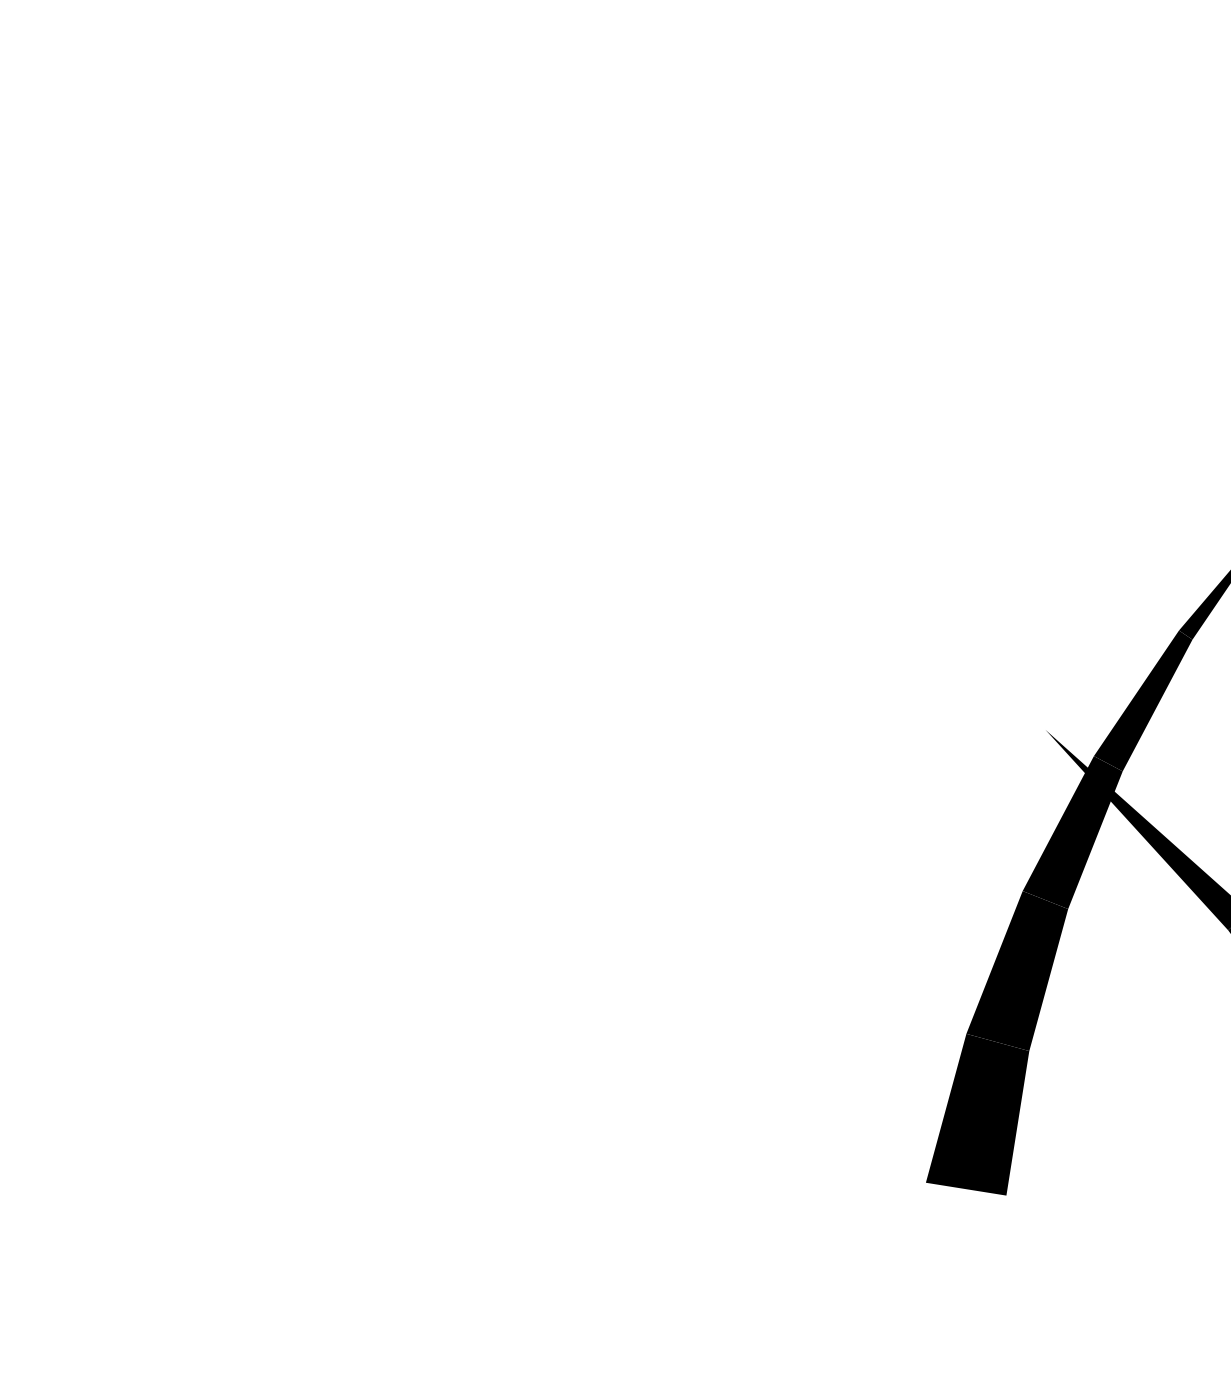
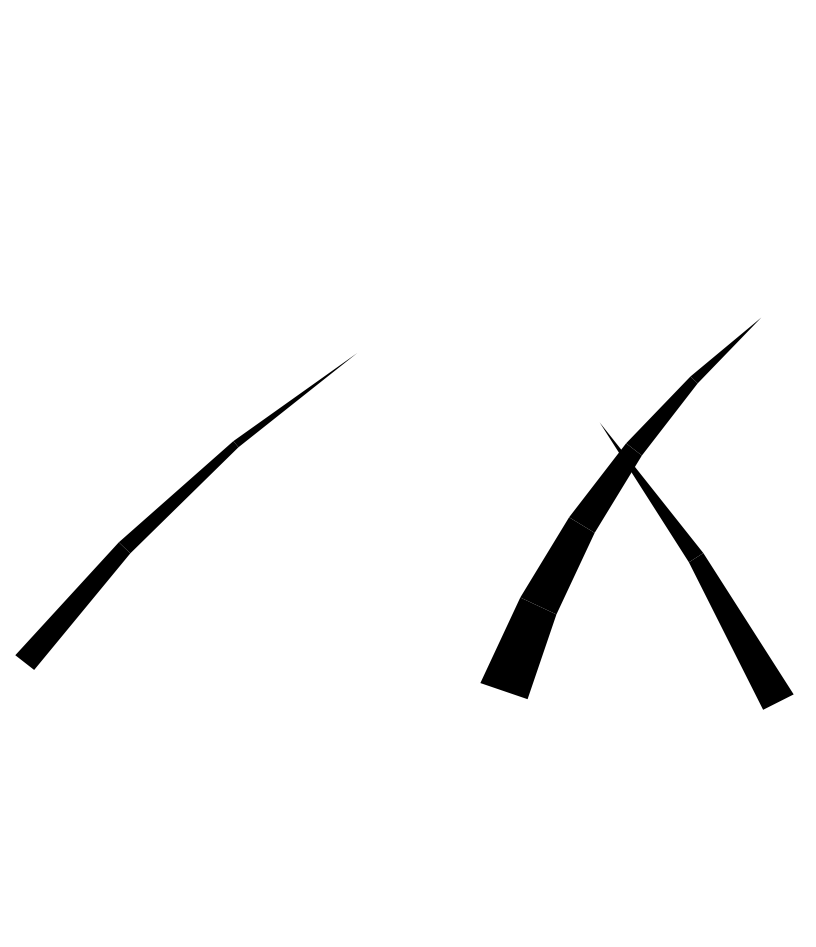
part: (391, 980) -> (179, 505), added

